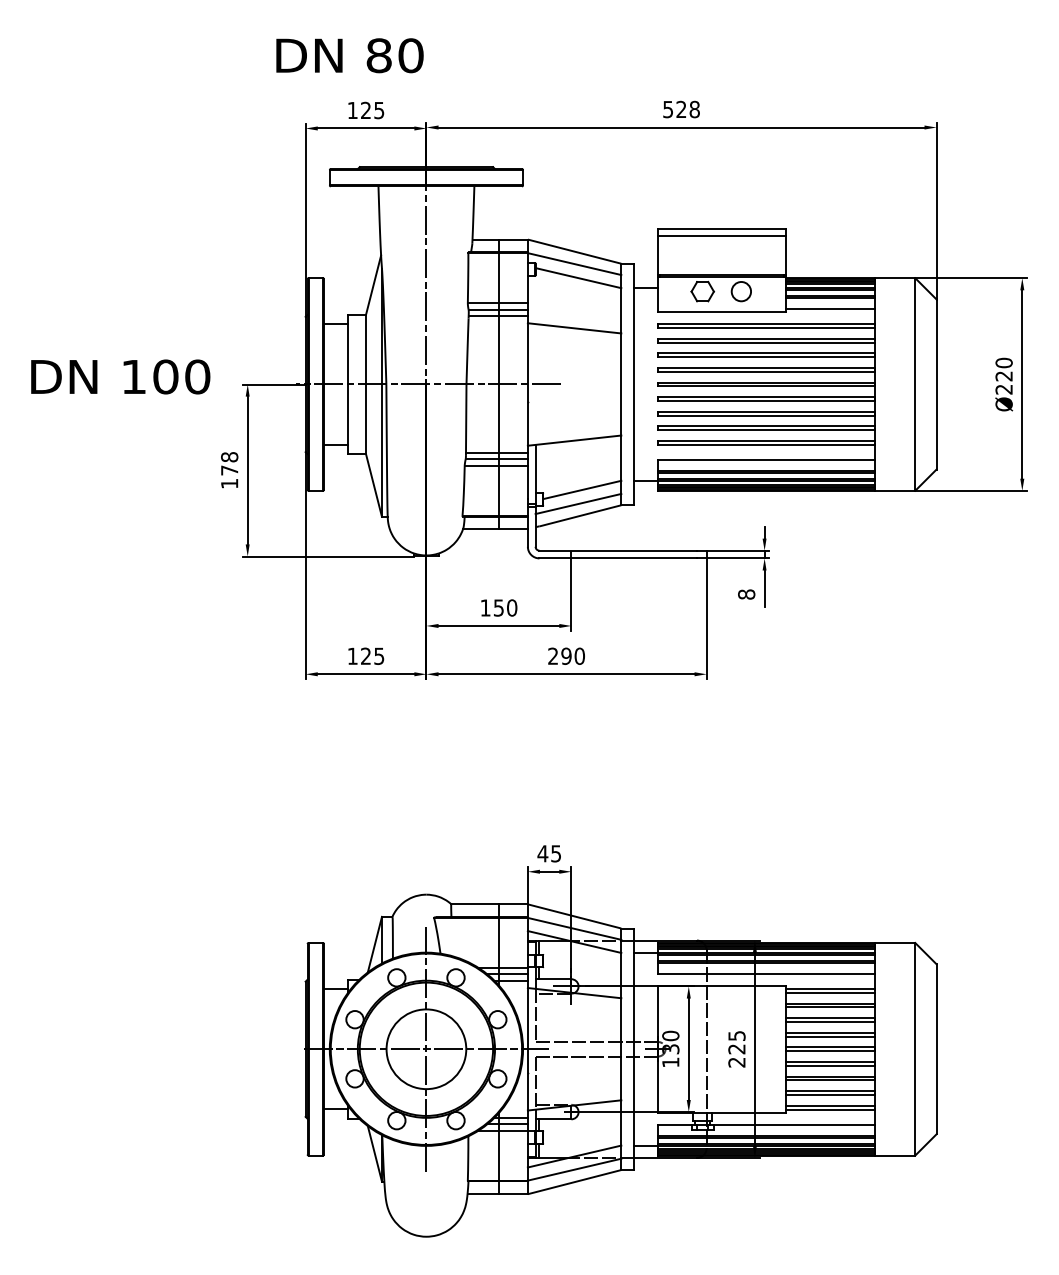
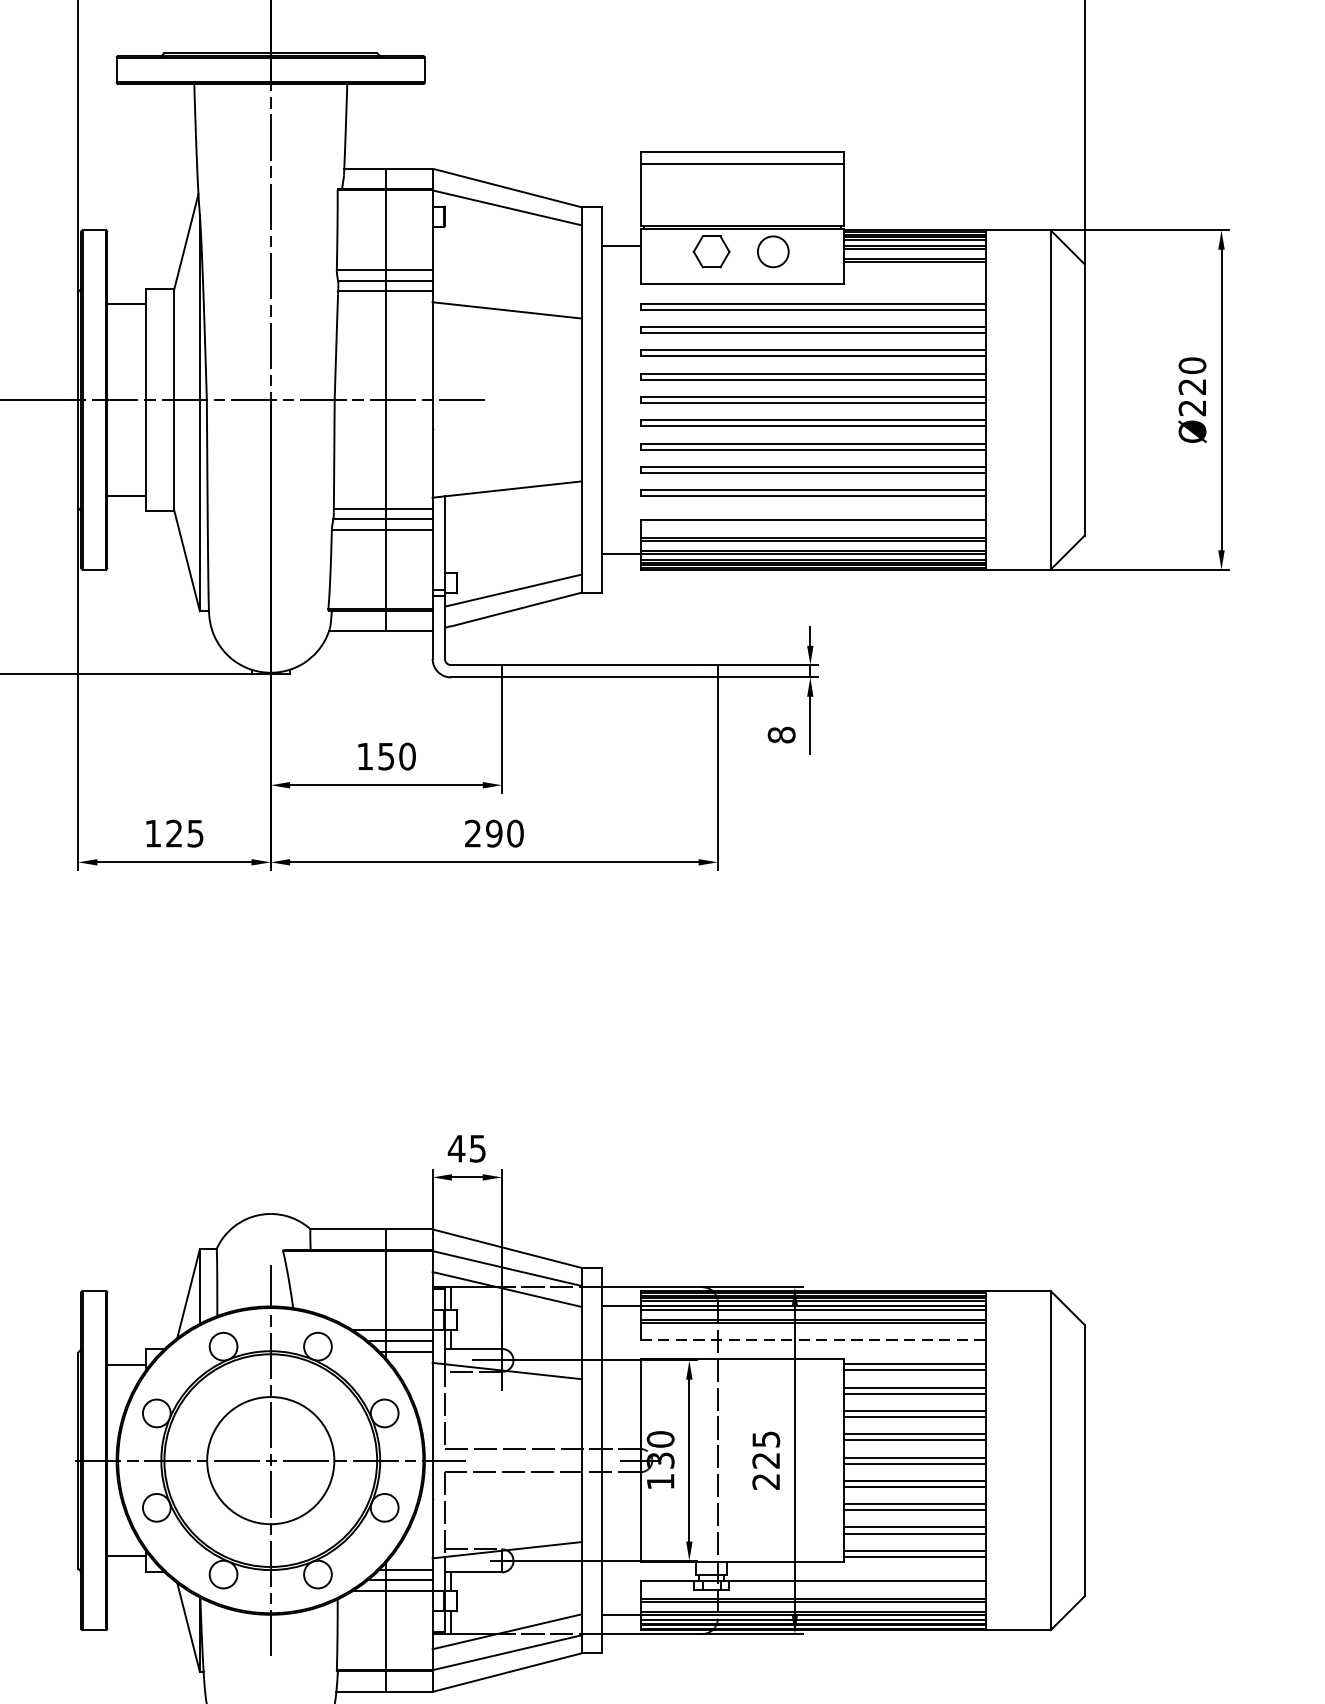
line: (578, 278) -> (513, 230), removed
line: (829, 309) -> (913, 280), removed
line: (582, 489) -> (519, 567), removed
line: (767, 973) -> (814, 1339), solid -> dashed

